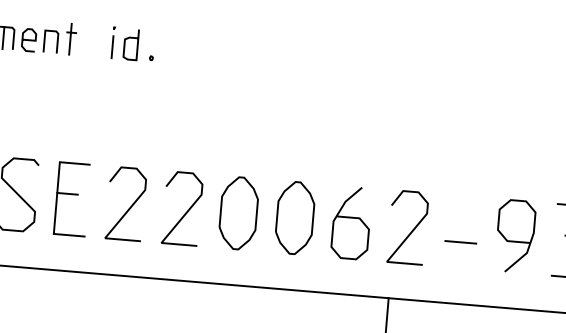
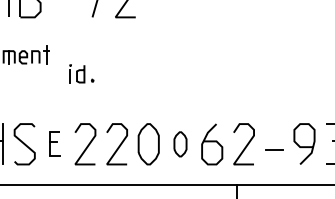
part: (132, 43) -> (81, 73), moved
part: (71, 197) -> (54, 143), size x0.6
part: (295, 218) -> (180, 144), size x0.6

